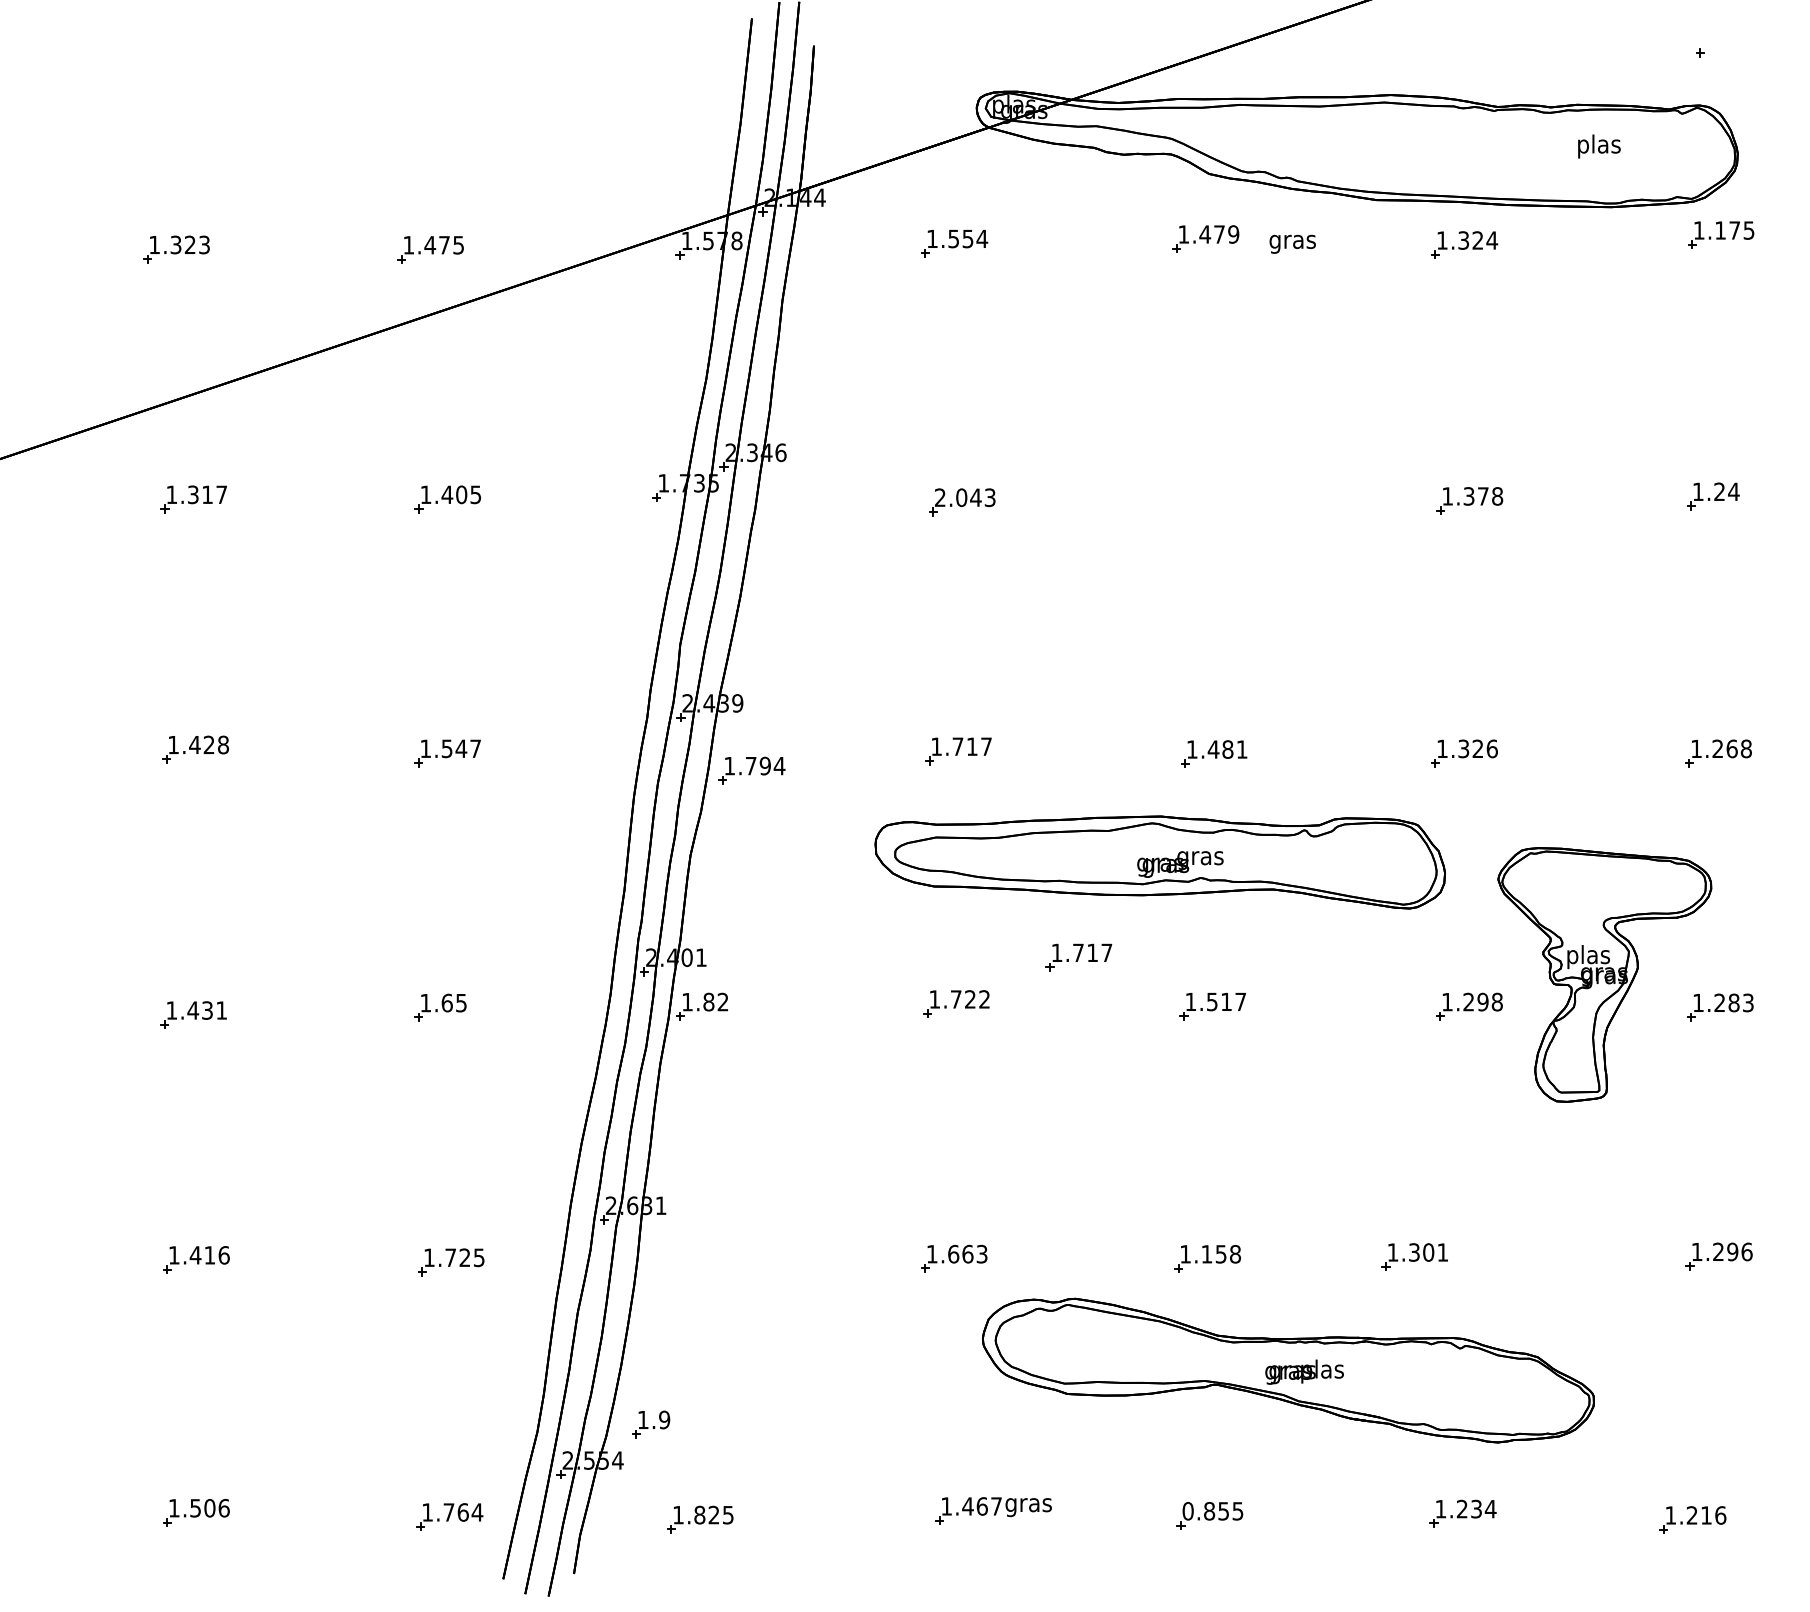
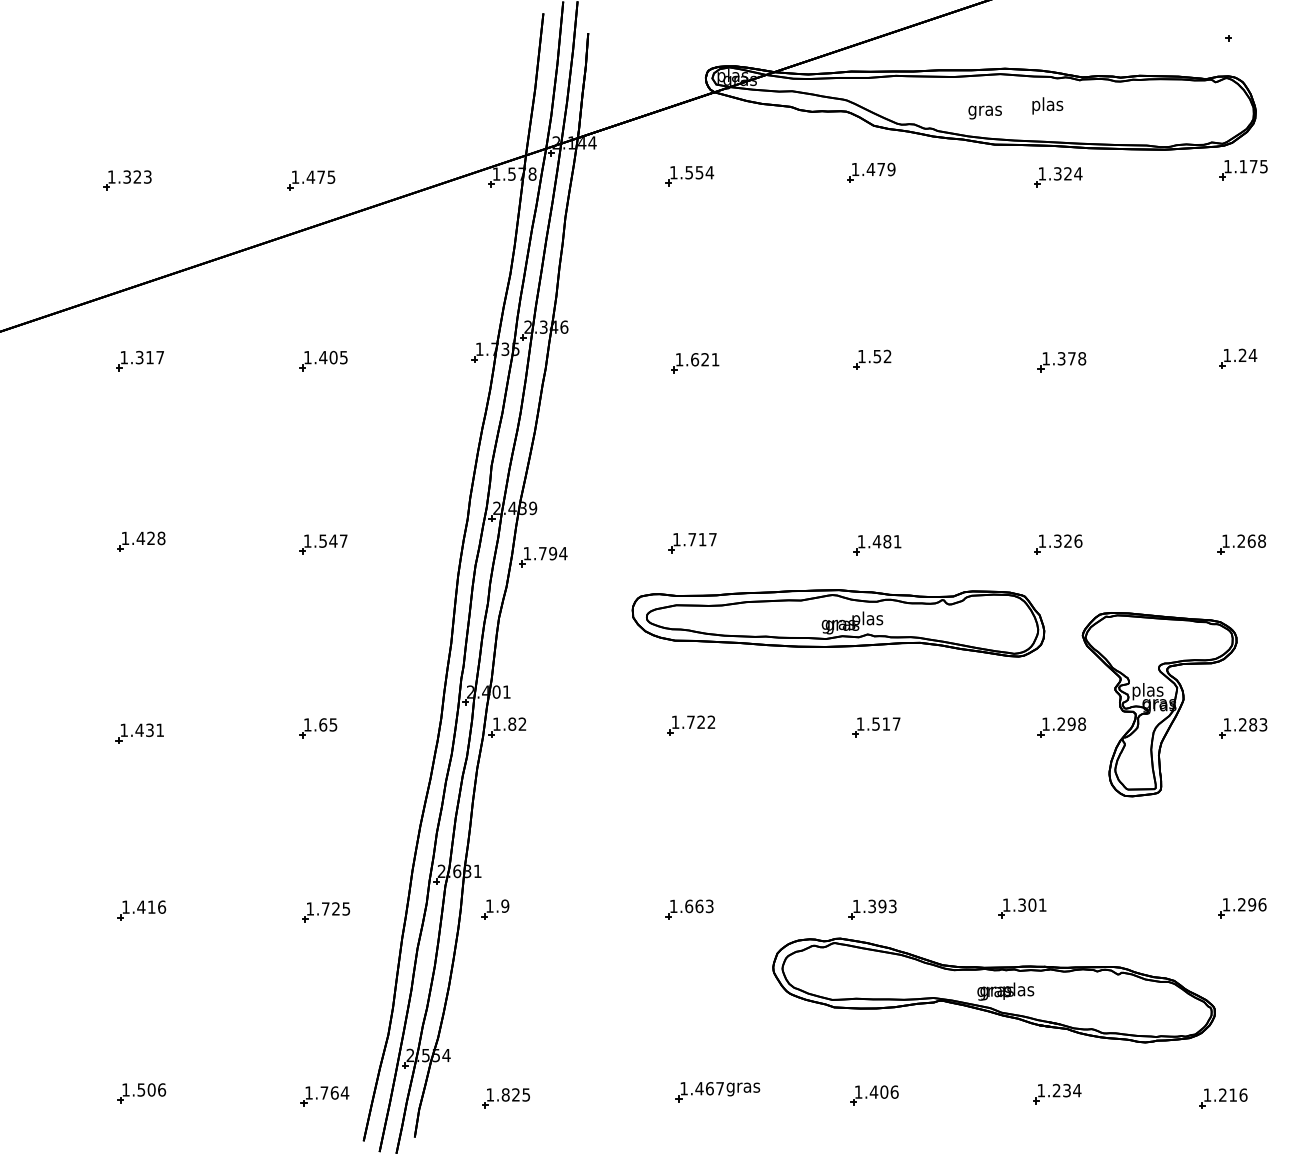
text: (1598, 145) -> (1047, 105), moved
text: (1291, 244) -> (984, 112), moved
text: (965, 497) -> (697, 359), 2.043 -> 1.621
part: (1207, 497) -> (872, 359), added
text: (1200, 857) -> (867, 619), gras -> plas
part: (1078, 958) -> (779, 692), removed
text: (1221, 1254) -> (882, 906), 1.158 -> 1.393
part: (1287, 1370) -> (993, 990), moved
part: (651, 1424) -> (495, 909), moved
text: (1212, 1510) -> (876, 1091), 0.855 -> 1.406

